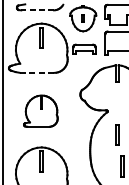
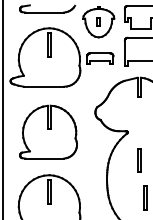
line: (37, 10) -> (44, 12), dashed -> solid
line: (37, 72) -> (44, 86), dashed -> solid
part: (40, 110) -> (48, 131), size x1.43

